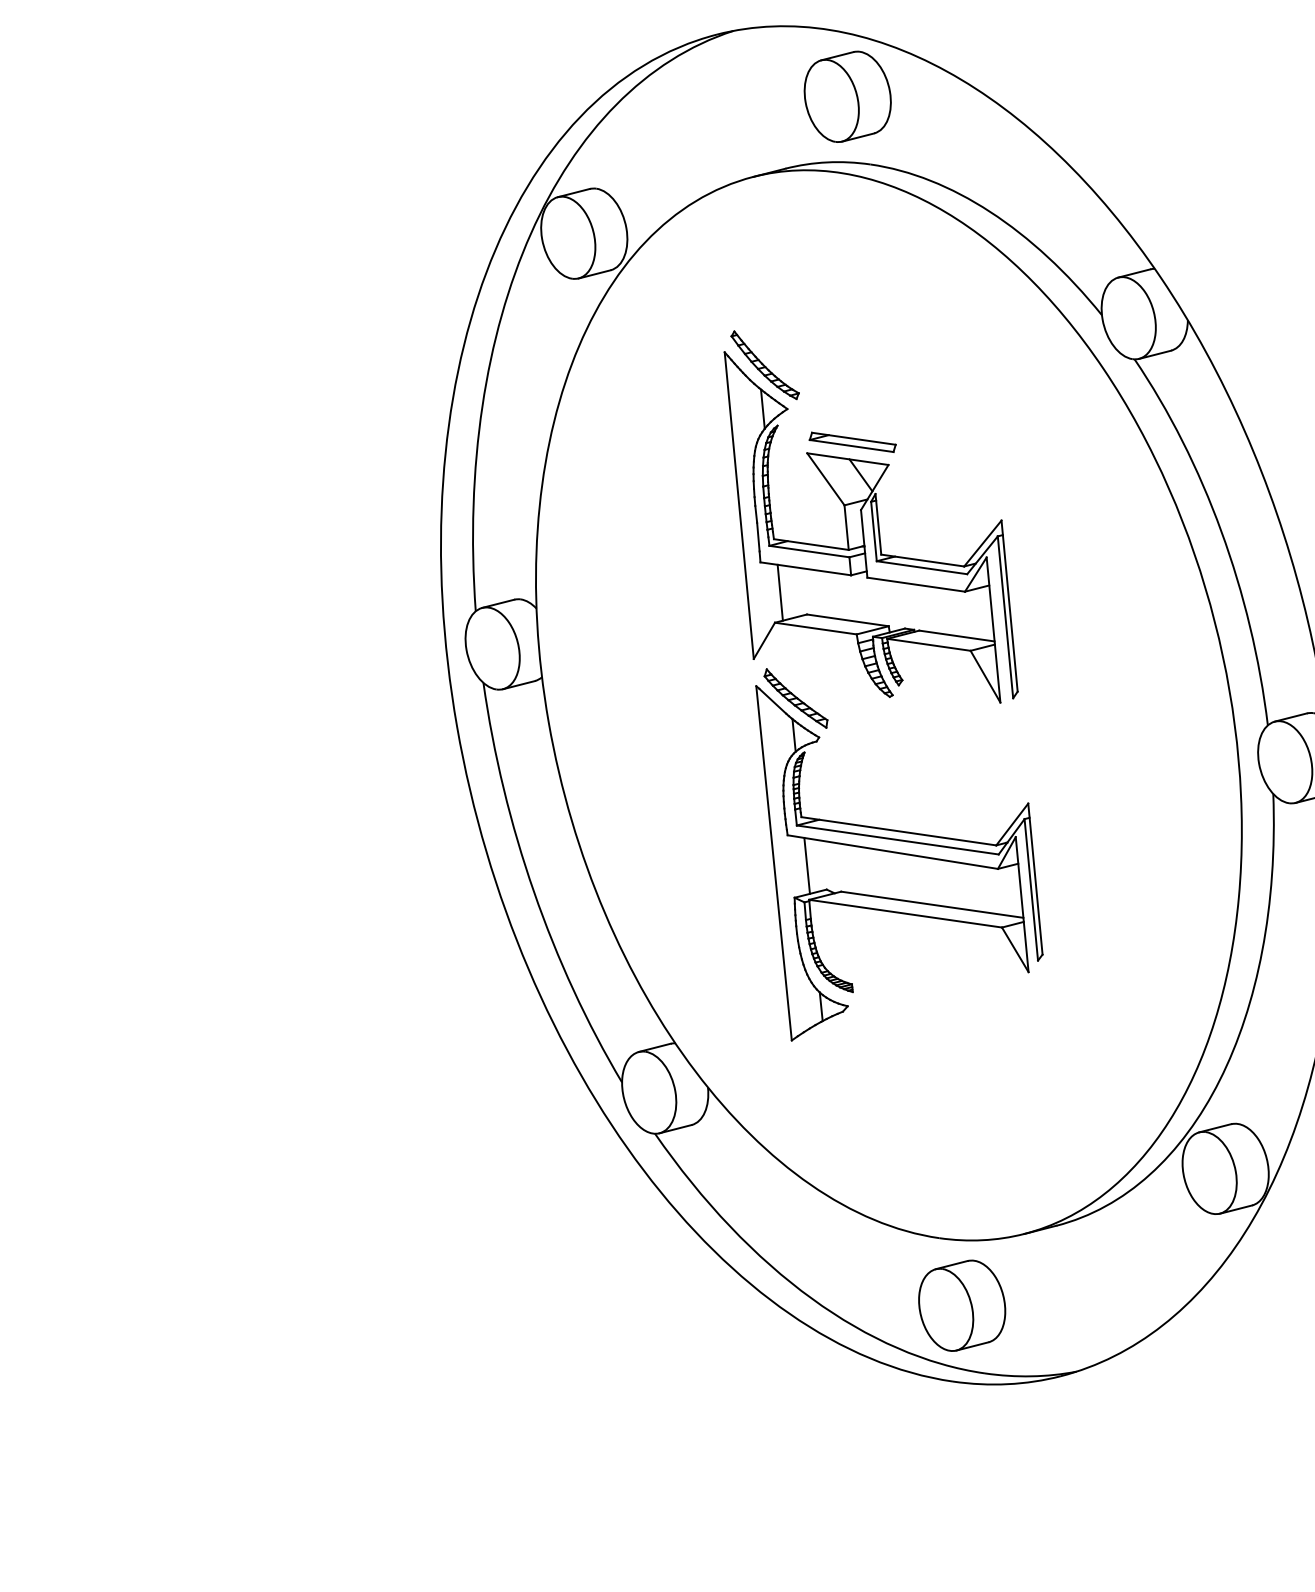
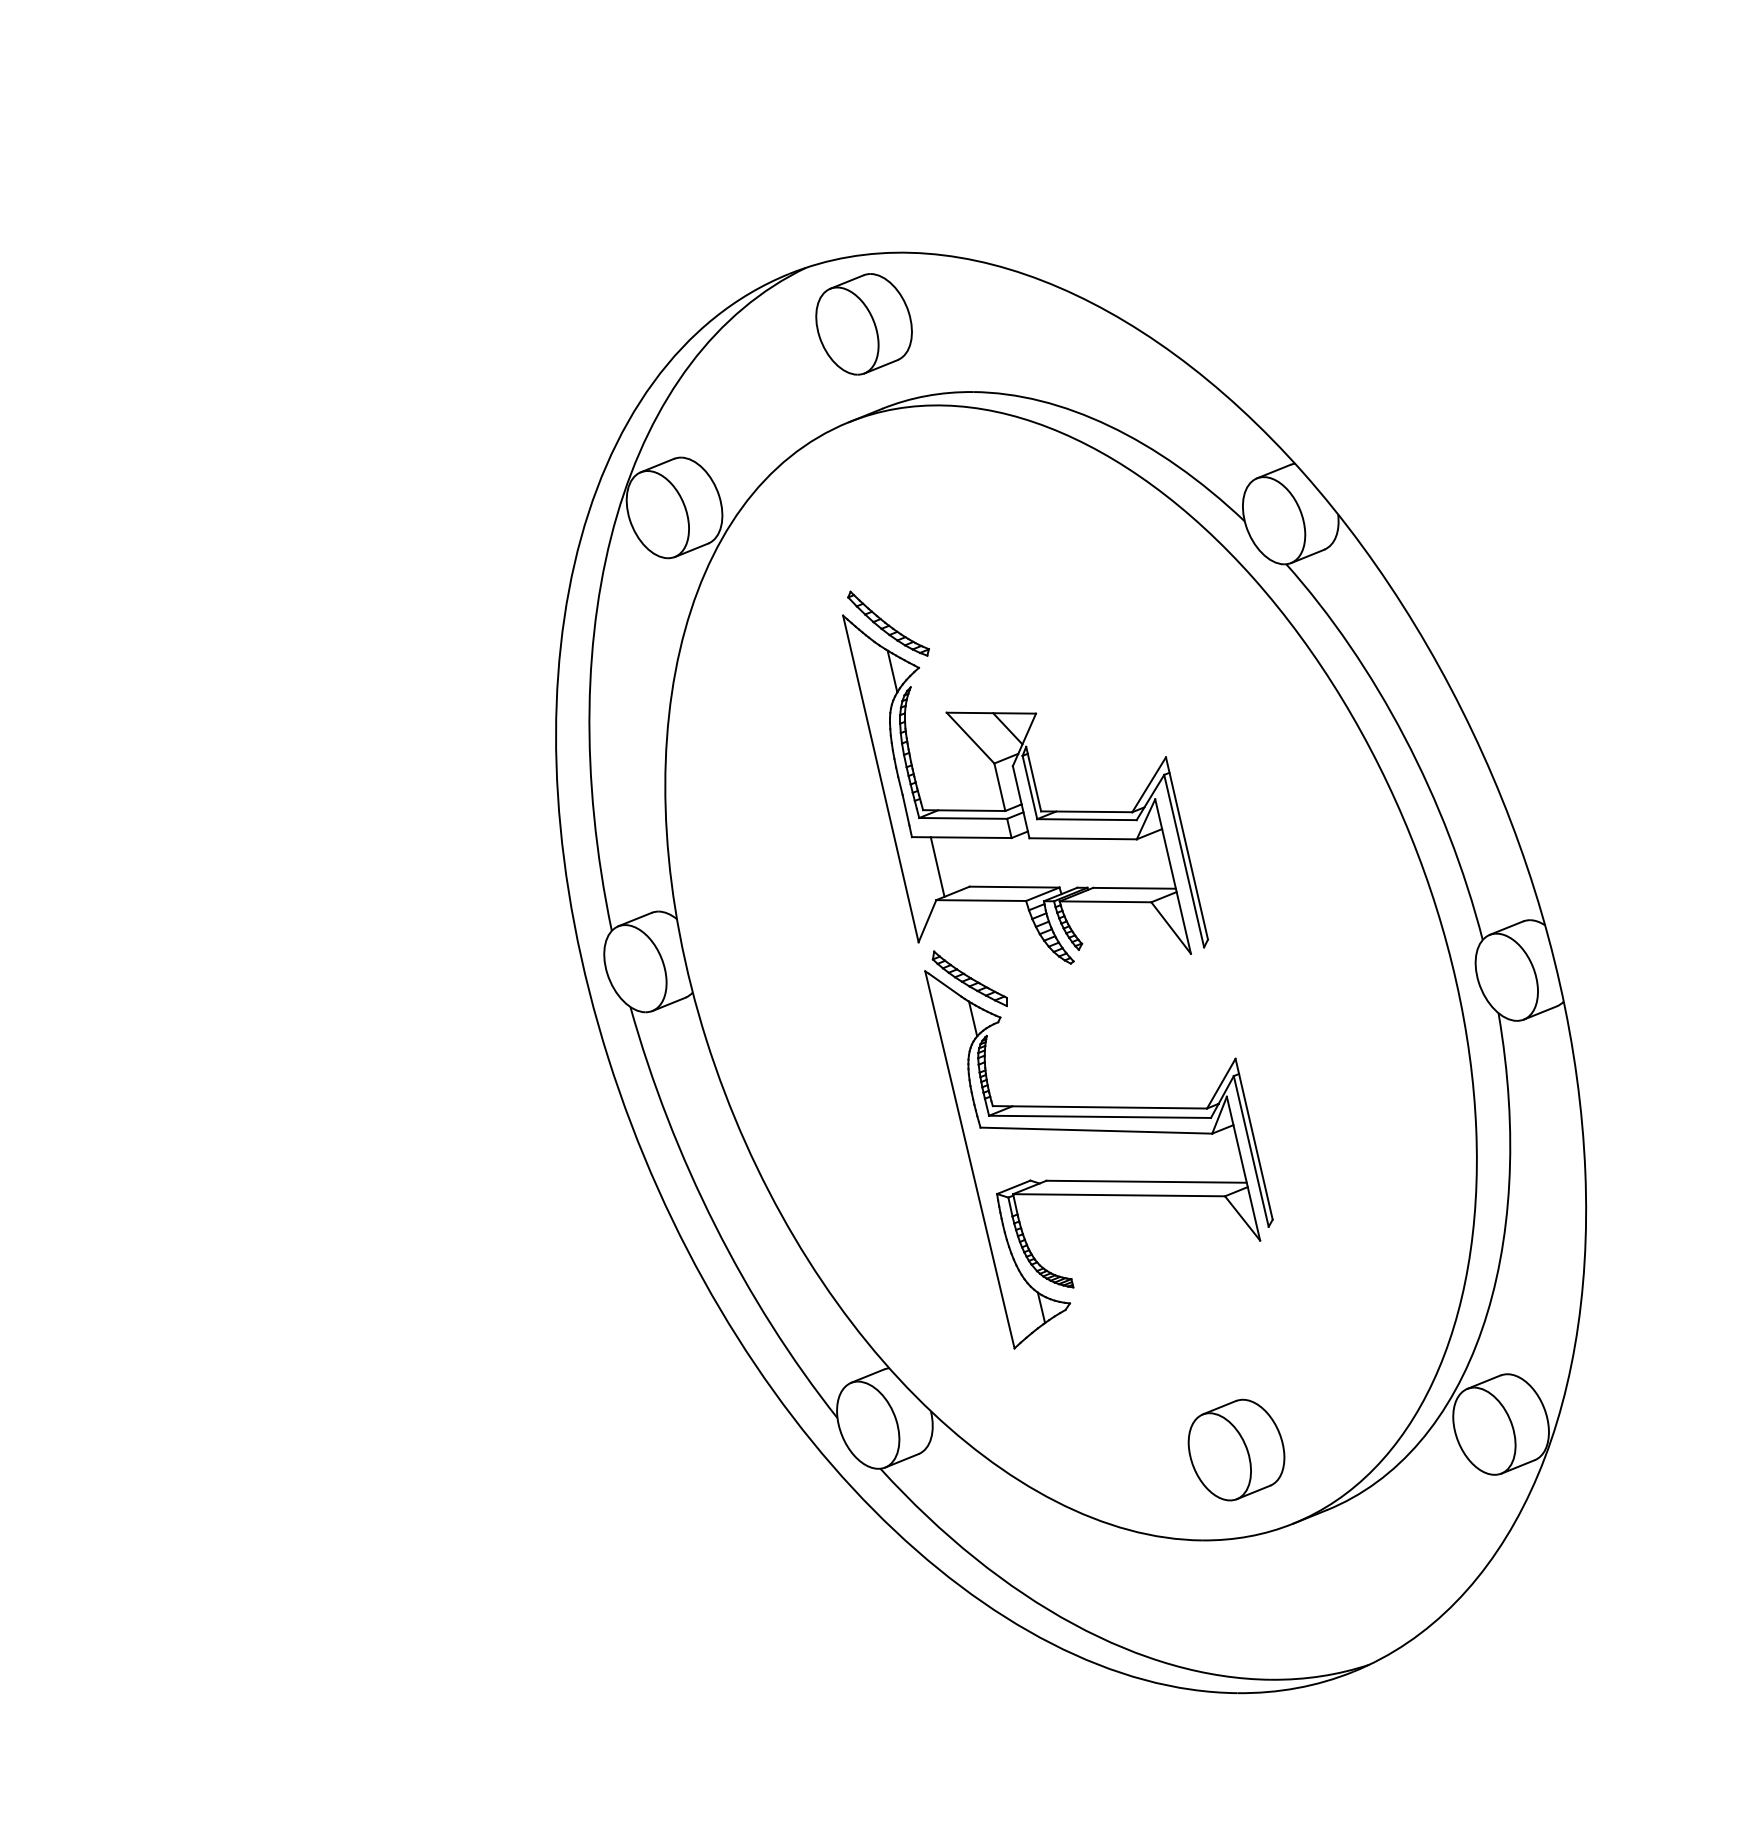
part: (847, 96) -> (863, 324), moved
part: (852, 441) -> (993, 693), removed
line: (806, 865) -> (1005, 1157), removed
part: (962, 1305) -> (1236, 1449), moved

